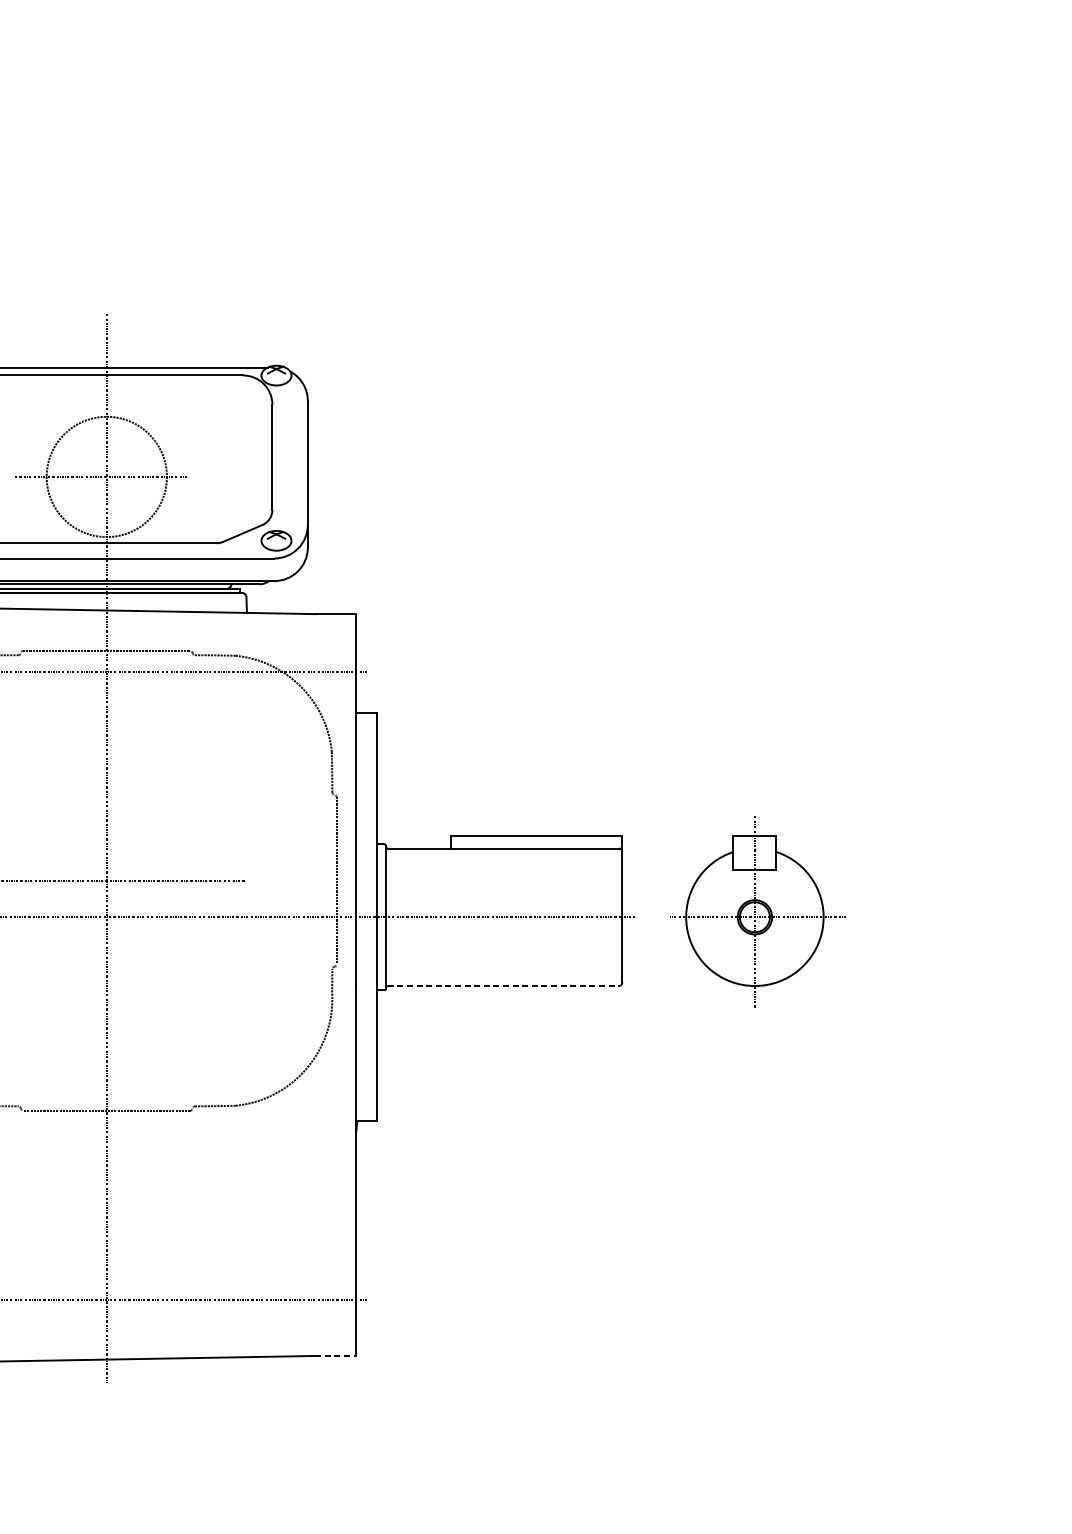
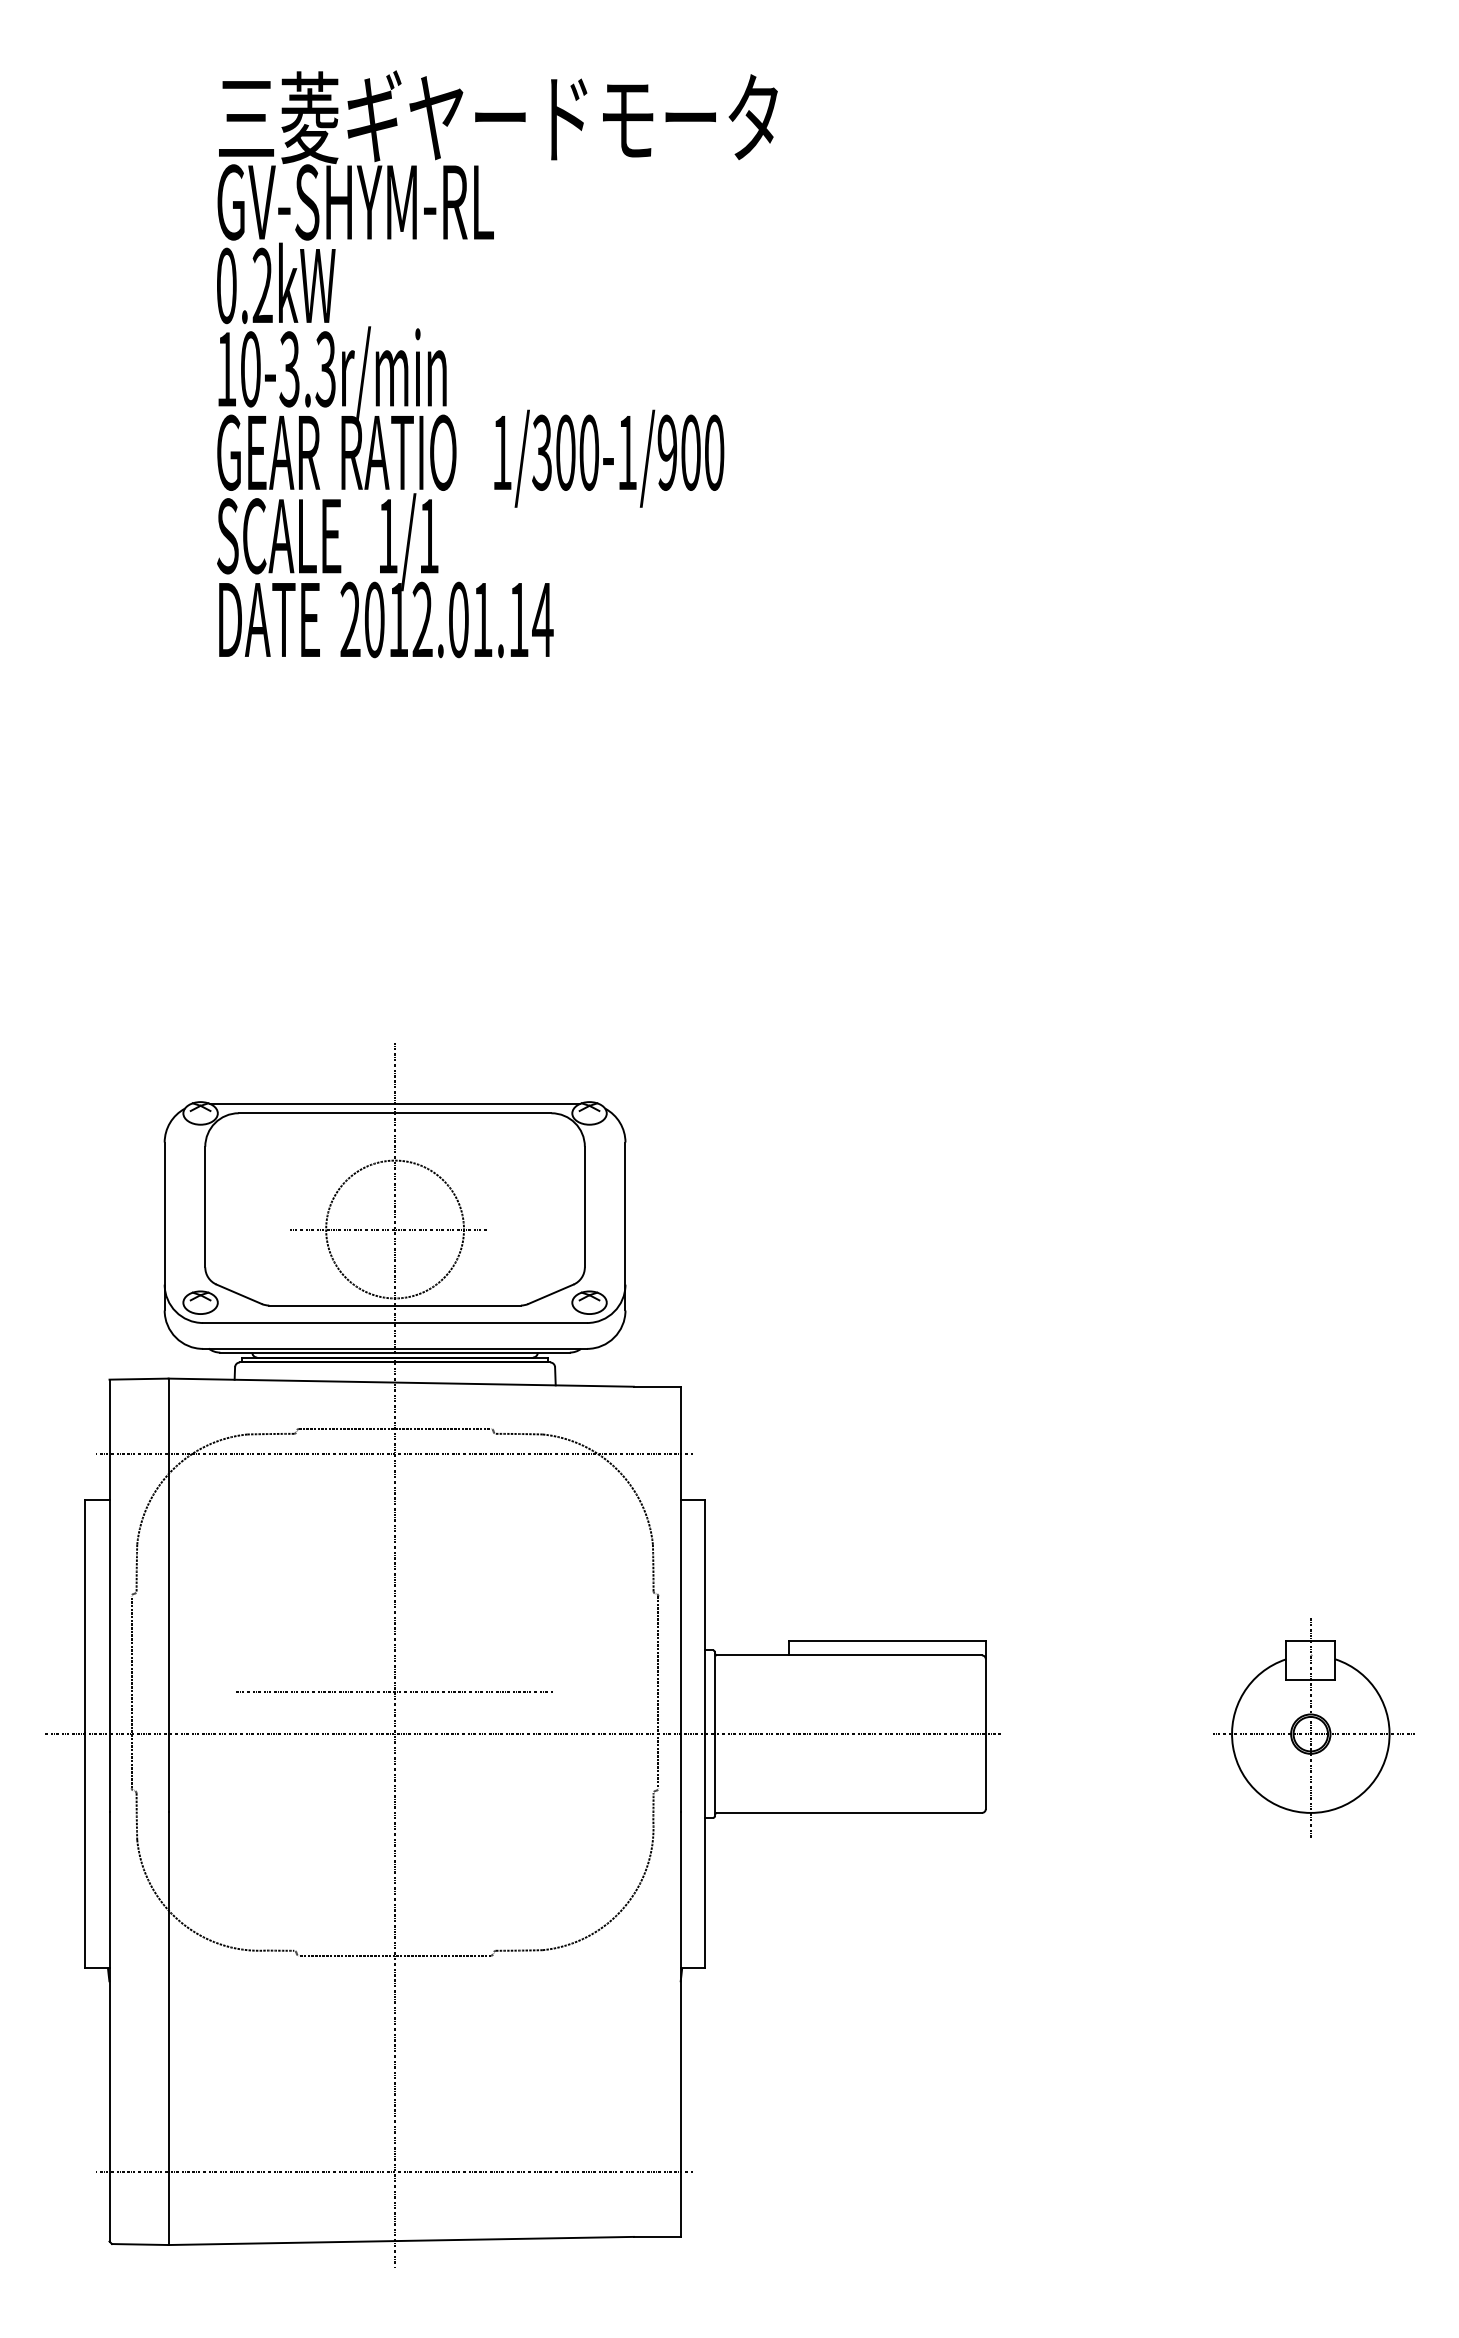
part: (757, 911) -> (1313, 1727), moved
line: (504, 985) -> (850, 1812), dashed -> solid
line: (335, 1355) -> (657, 2236), dashed -> solid

